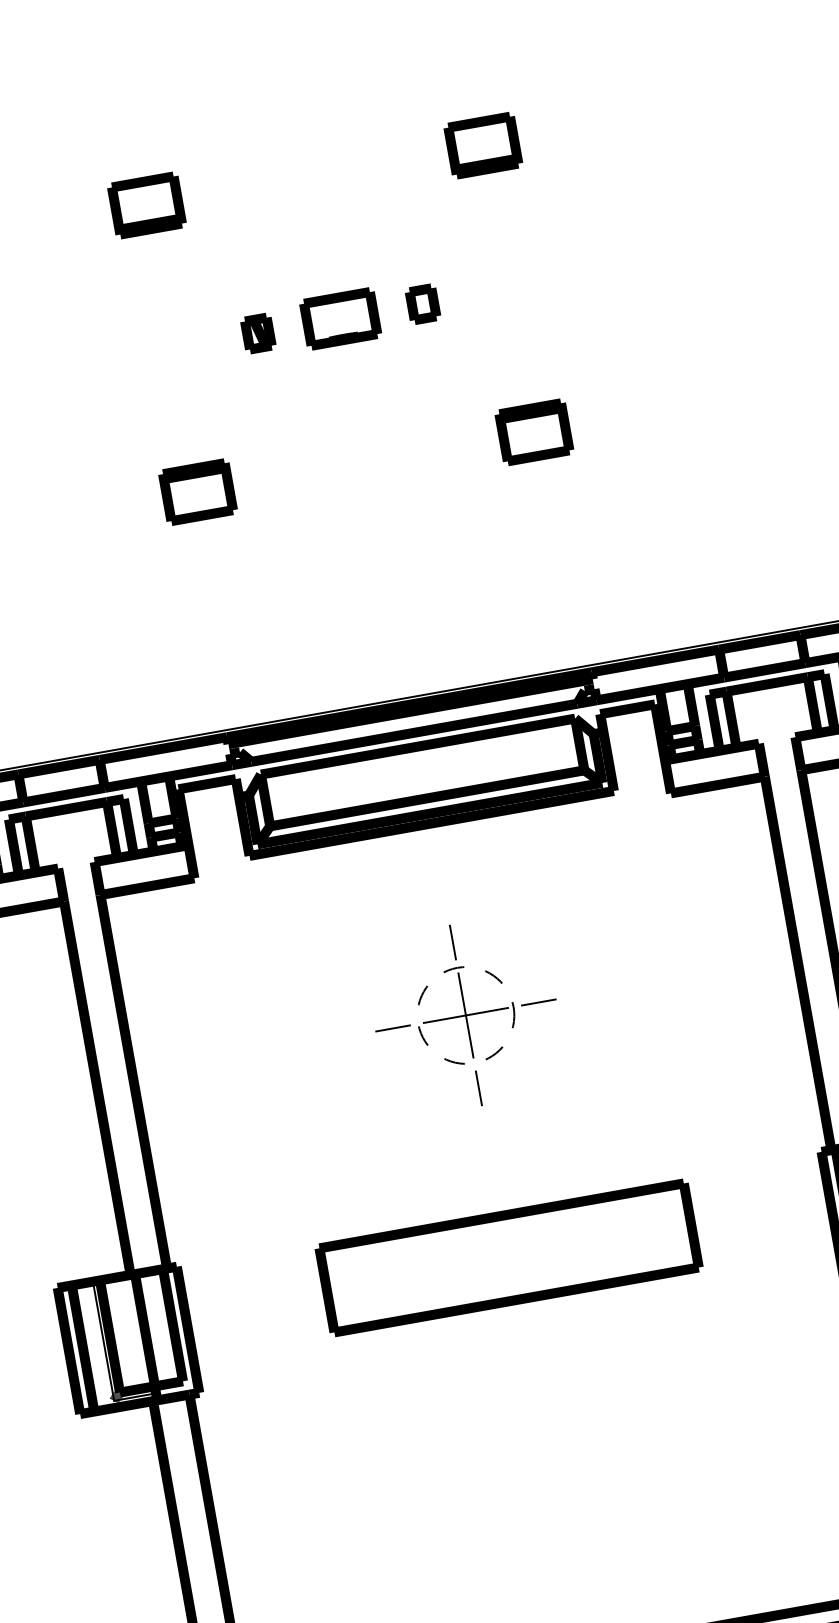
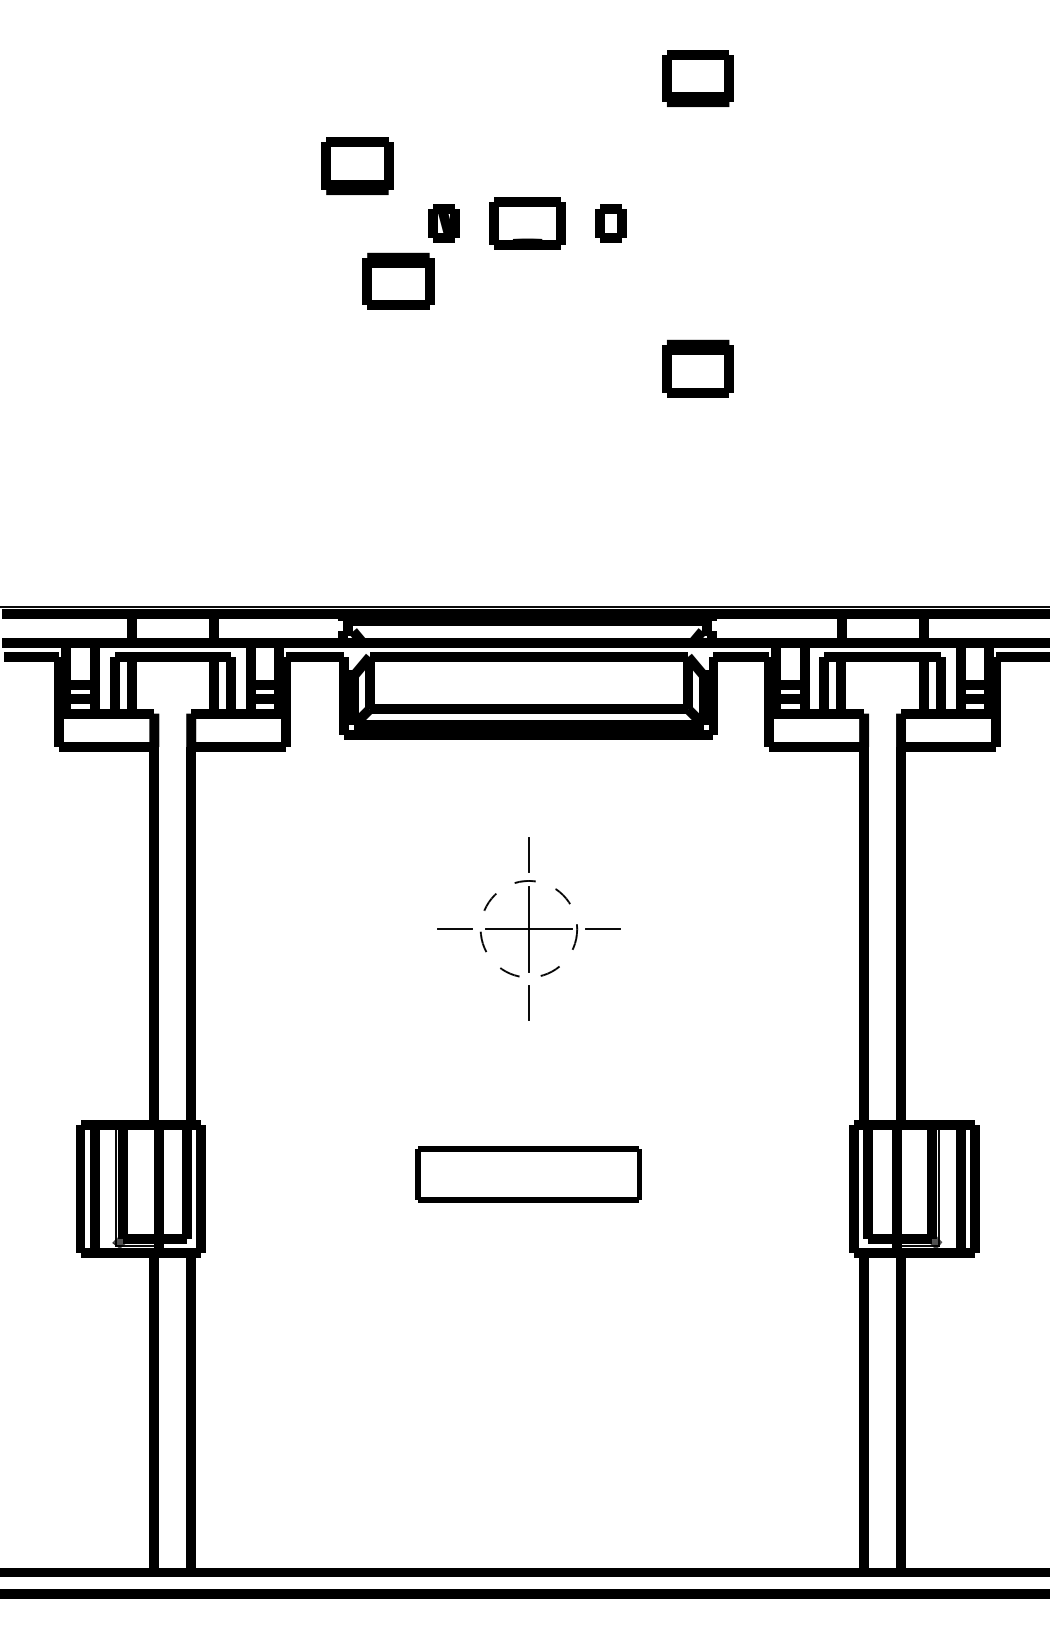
part: (146, 204) -> (357, 165), moved
part: (197, 491) -> (398, 280), moved
part: (508, 1257) -> (528, 1174), size x0.6

